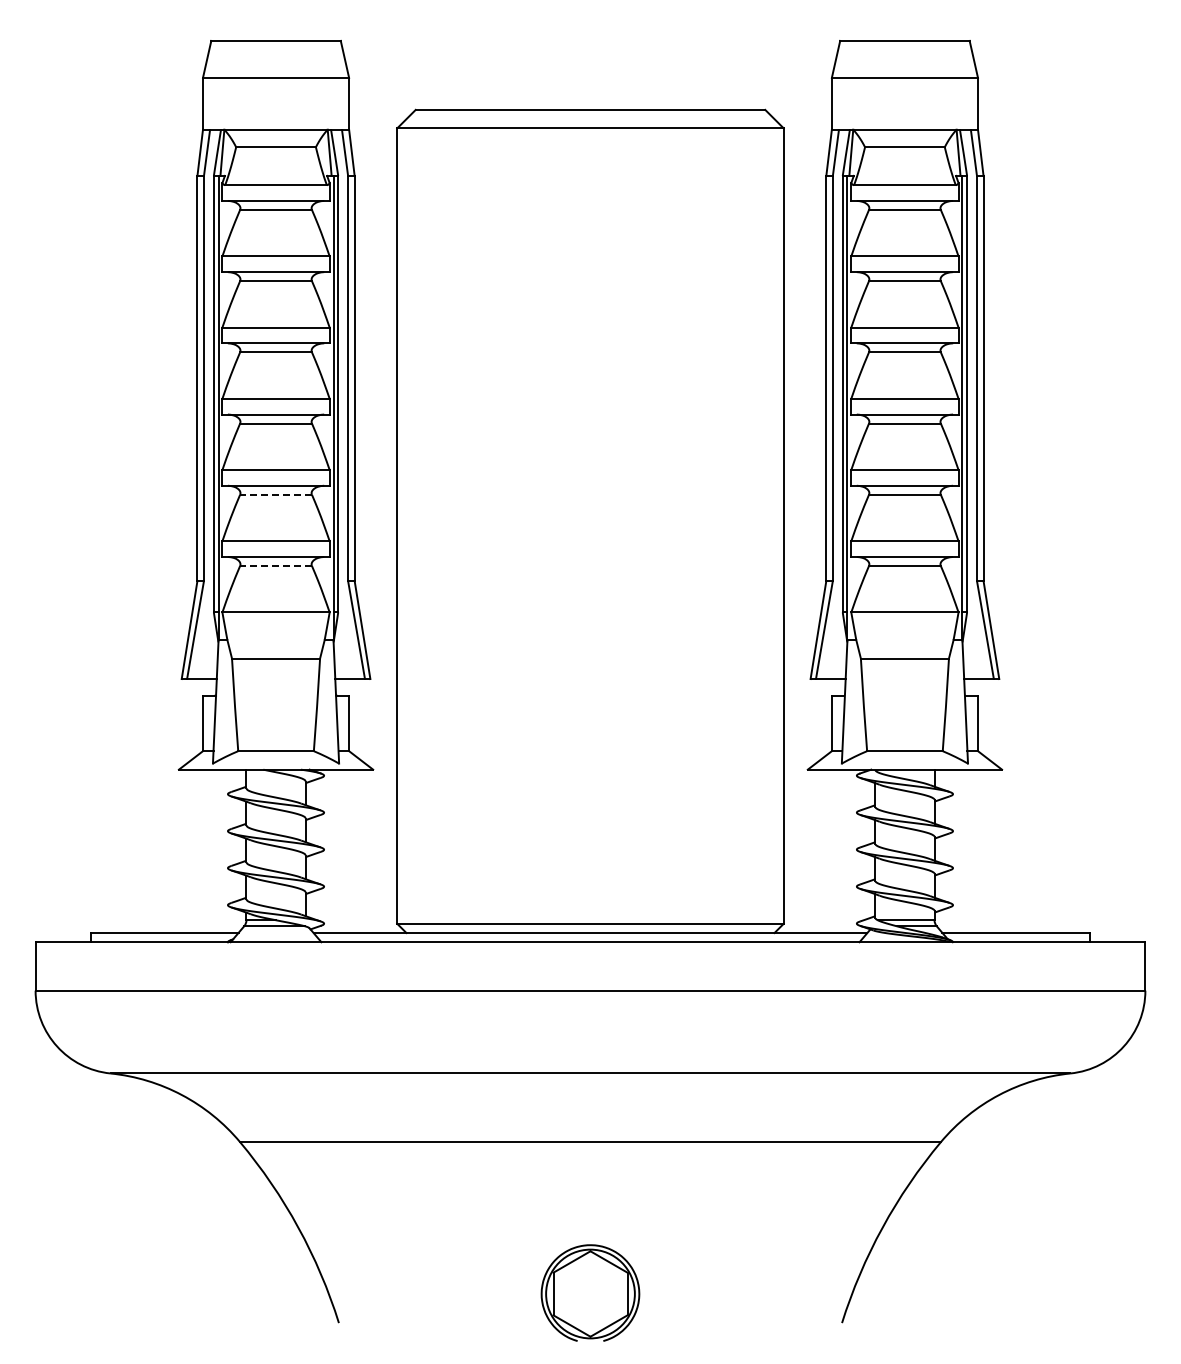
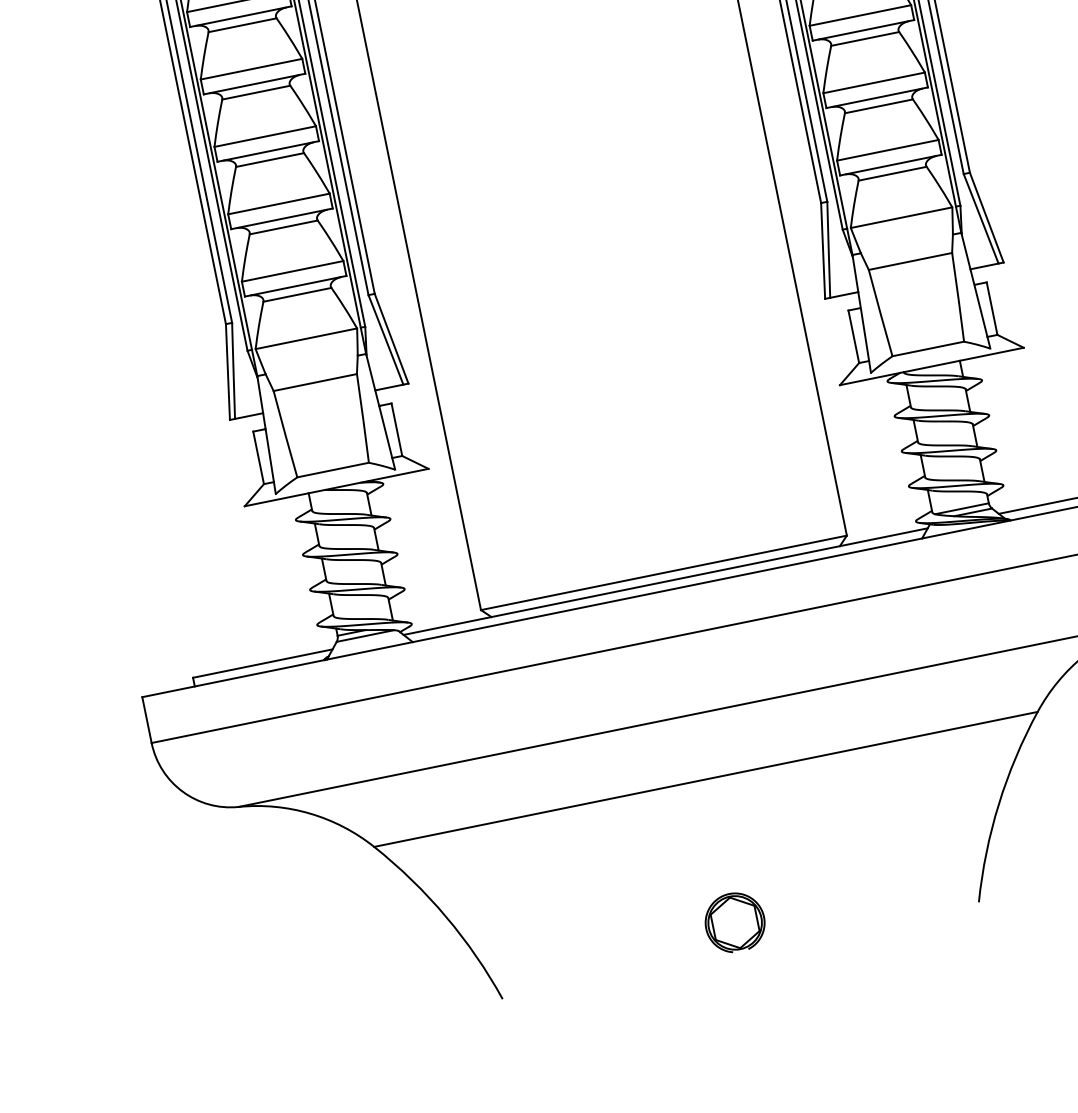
line: (276, 494) -> (284, 227), dashed -> solid
line: (276, 566) -> (297, 295), dashed -> solid
part: (590, 1292) -> (734, 921), size x0.62

